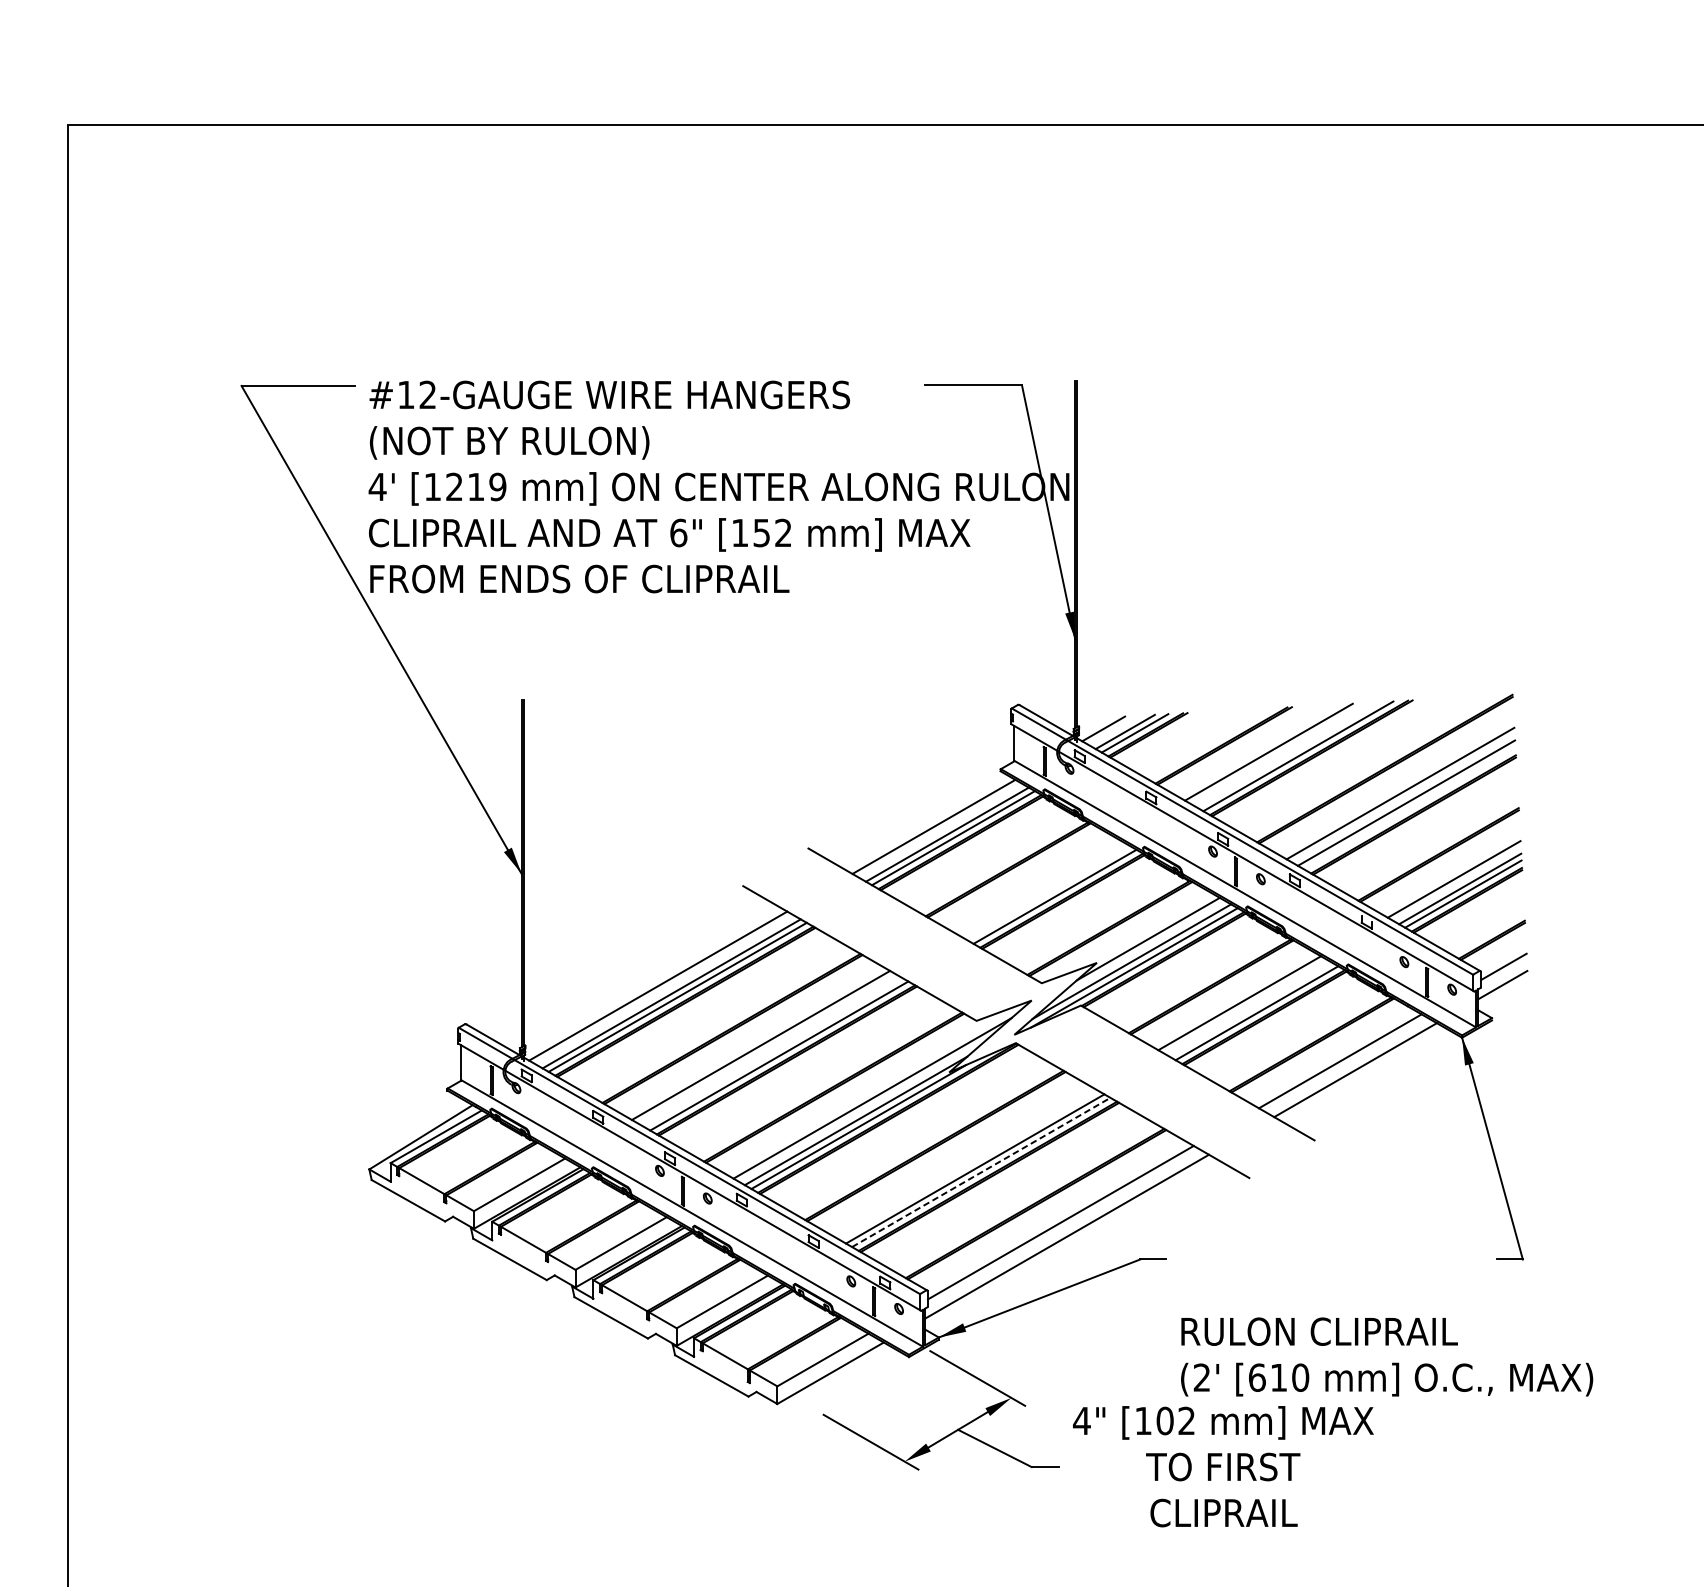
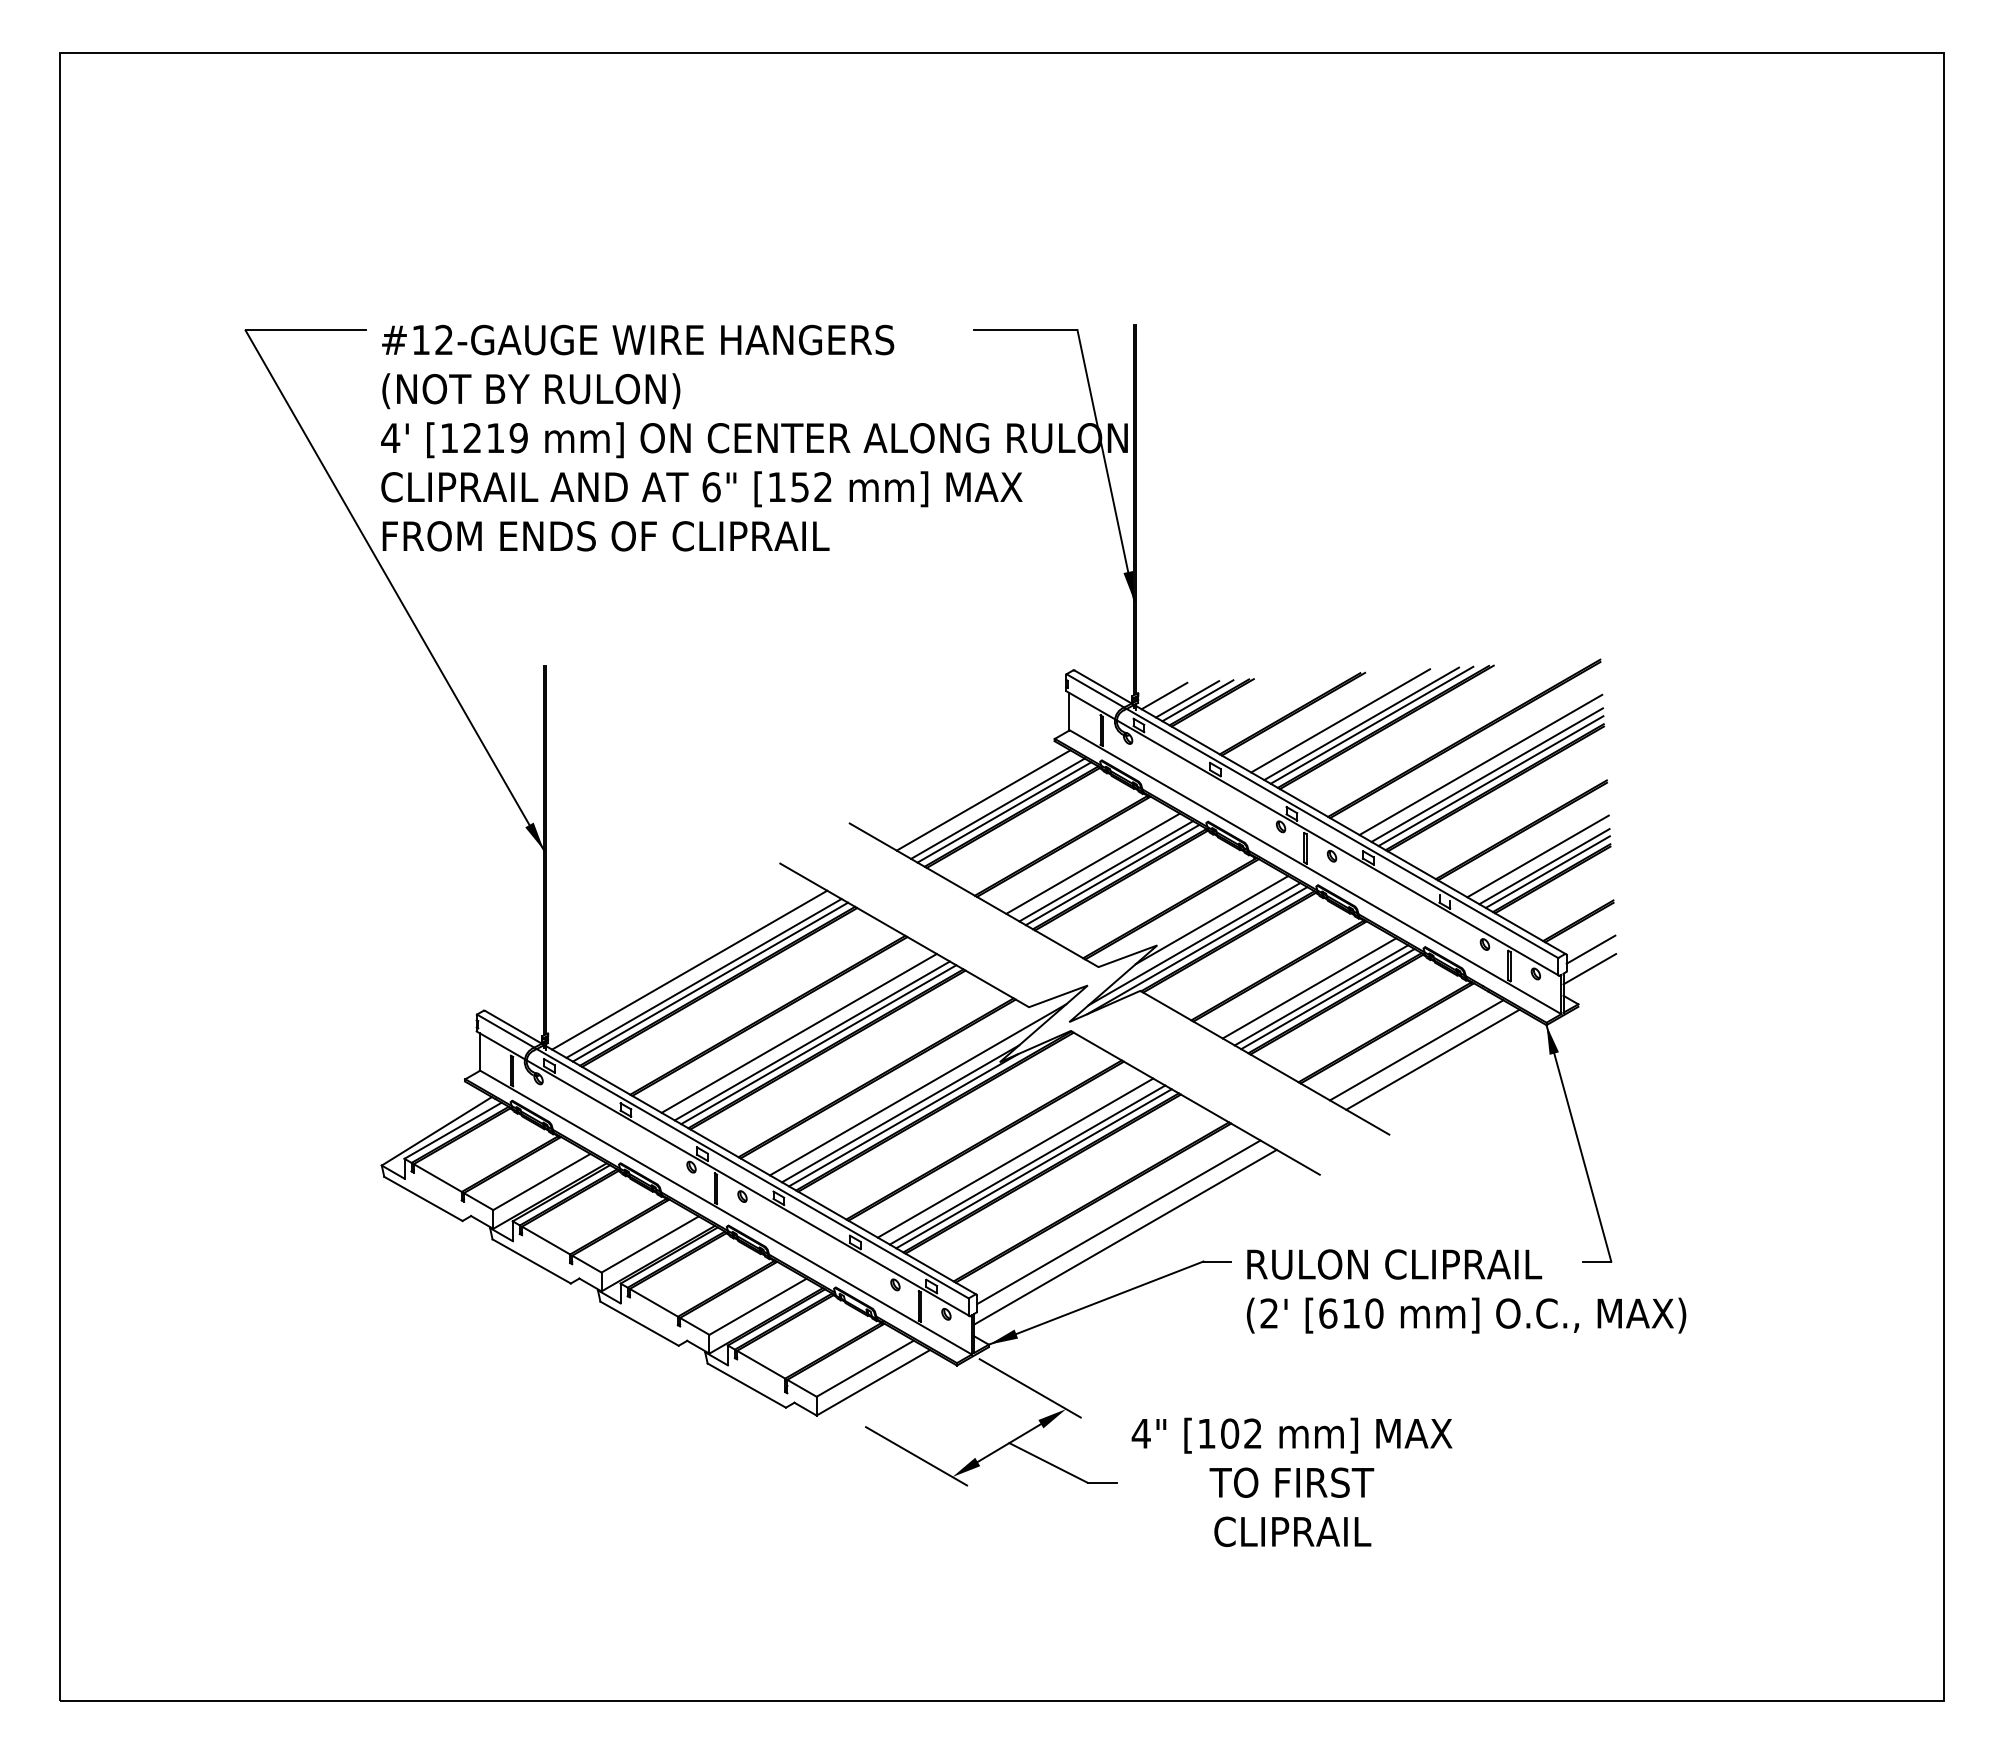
line: (1288, 754) -> (1361, 723), added
line: (1409, 809) -> (1490, 781), added
line: (1037, 886) -> (1093, 863), added
line: (1049, 893) -> (1106, 871), added
line: (1250, 1009) -> (1321, 995), added
line: (772, 1052) -> (811, 1040), added
line: (963, 1161) -> (1015, 1157), added
line: (981, 1172) -> (1034, 1168), dashed -> solid
text: (1387, 1357) -> (1466, 1291), moved

